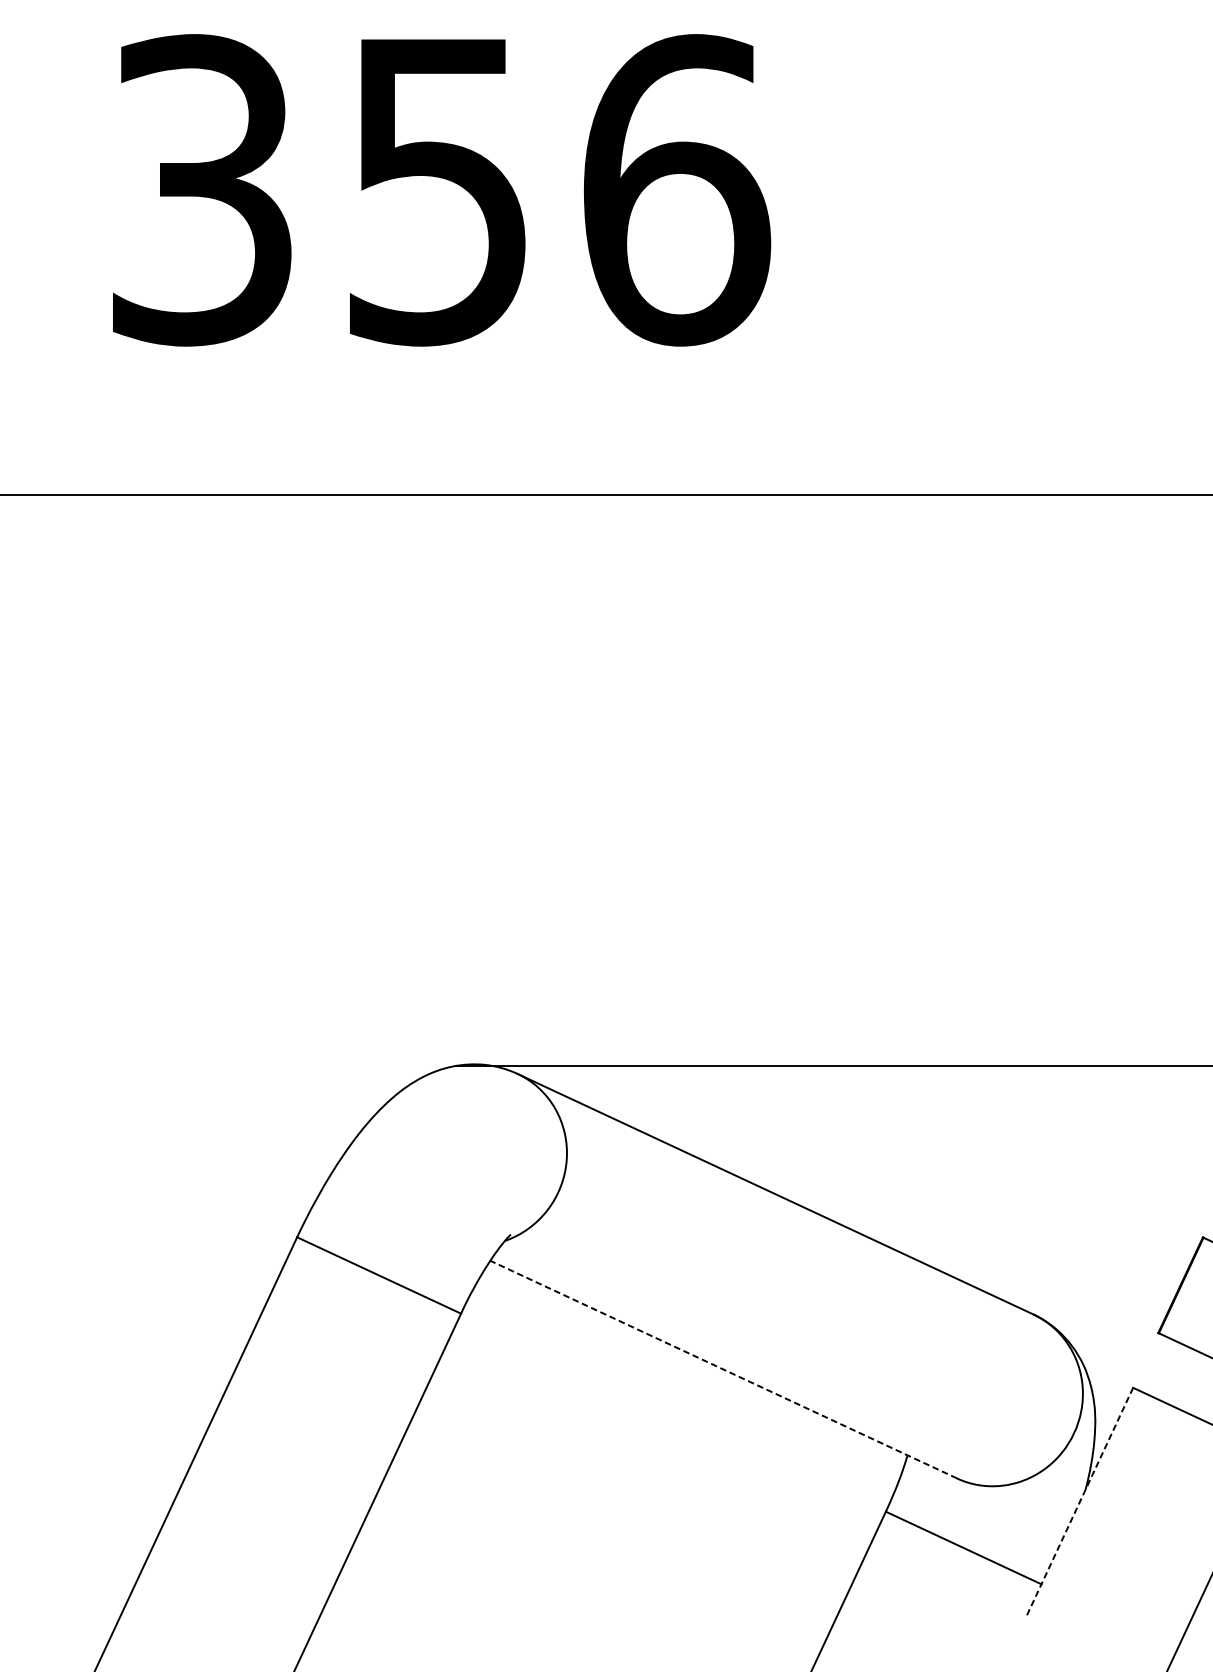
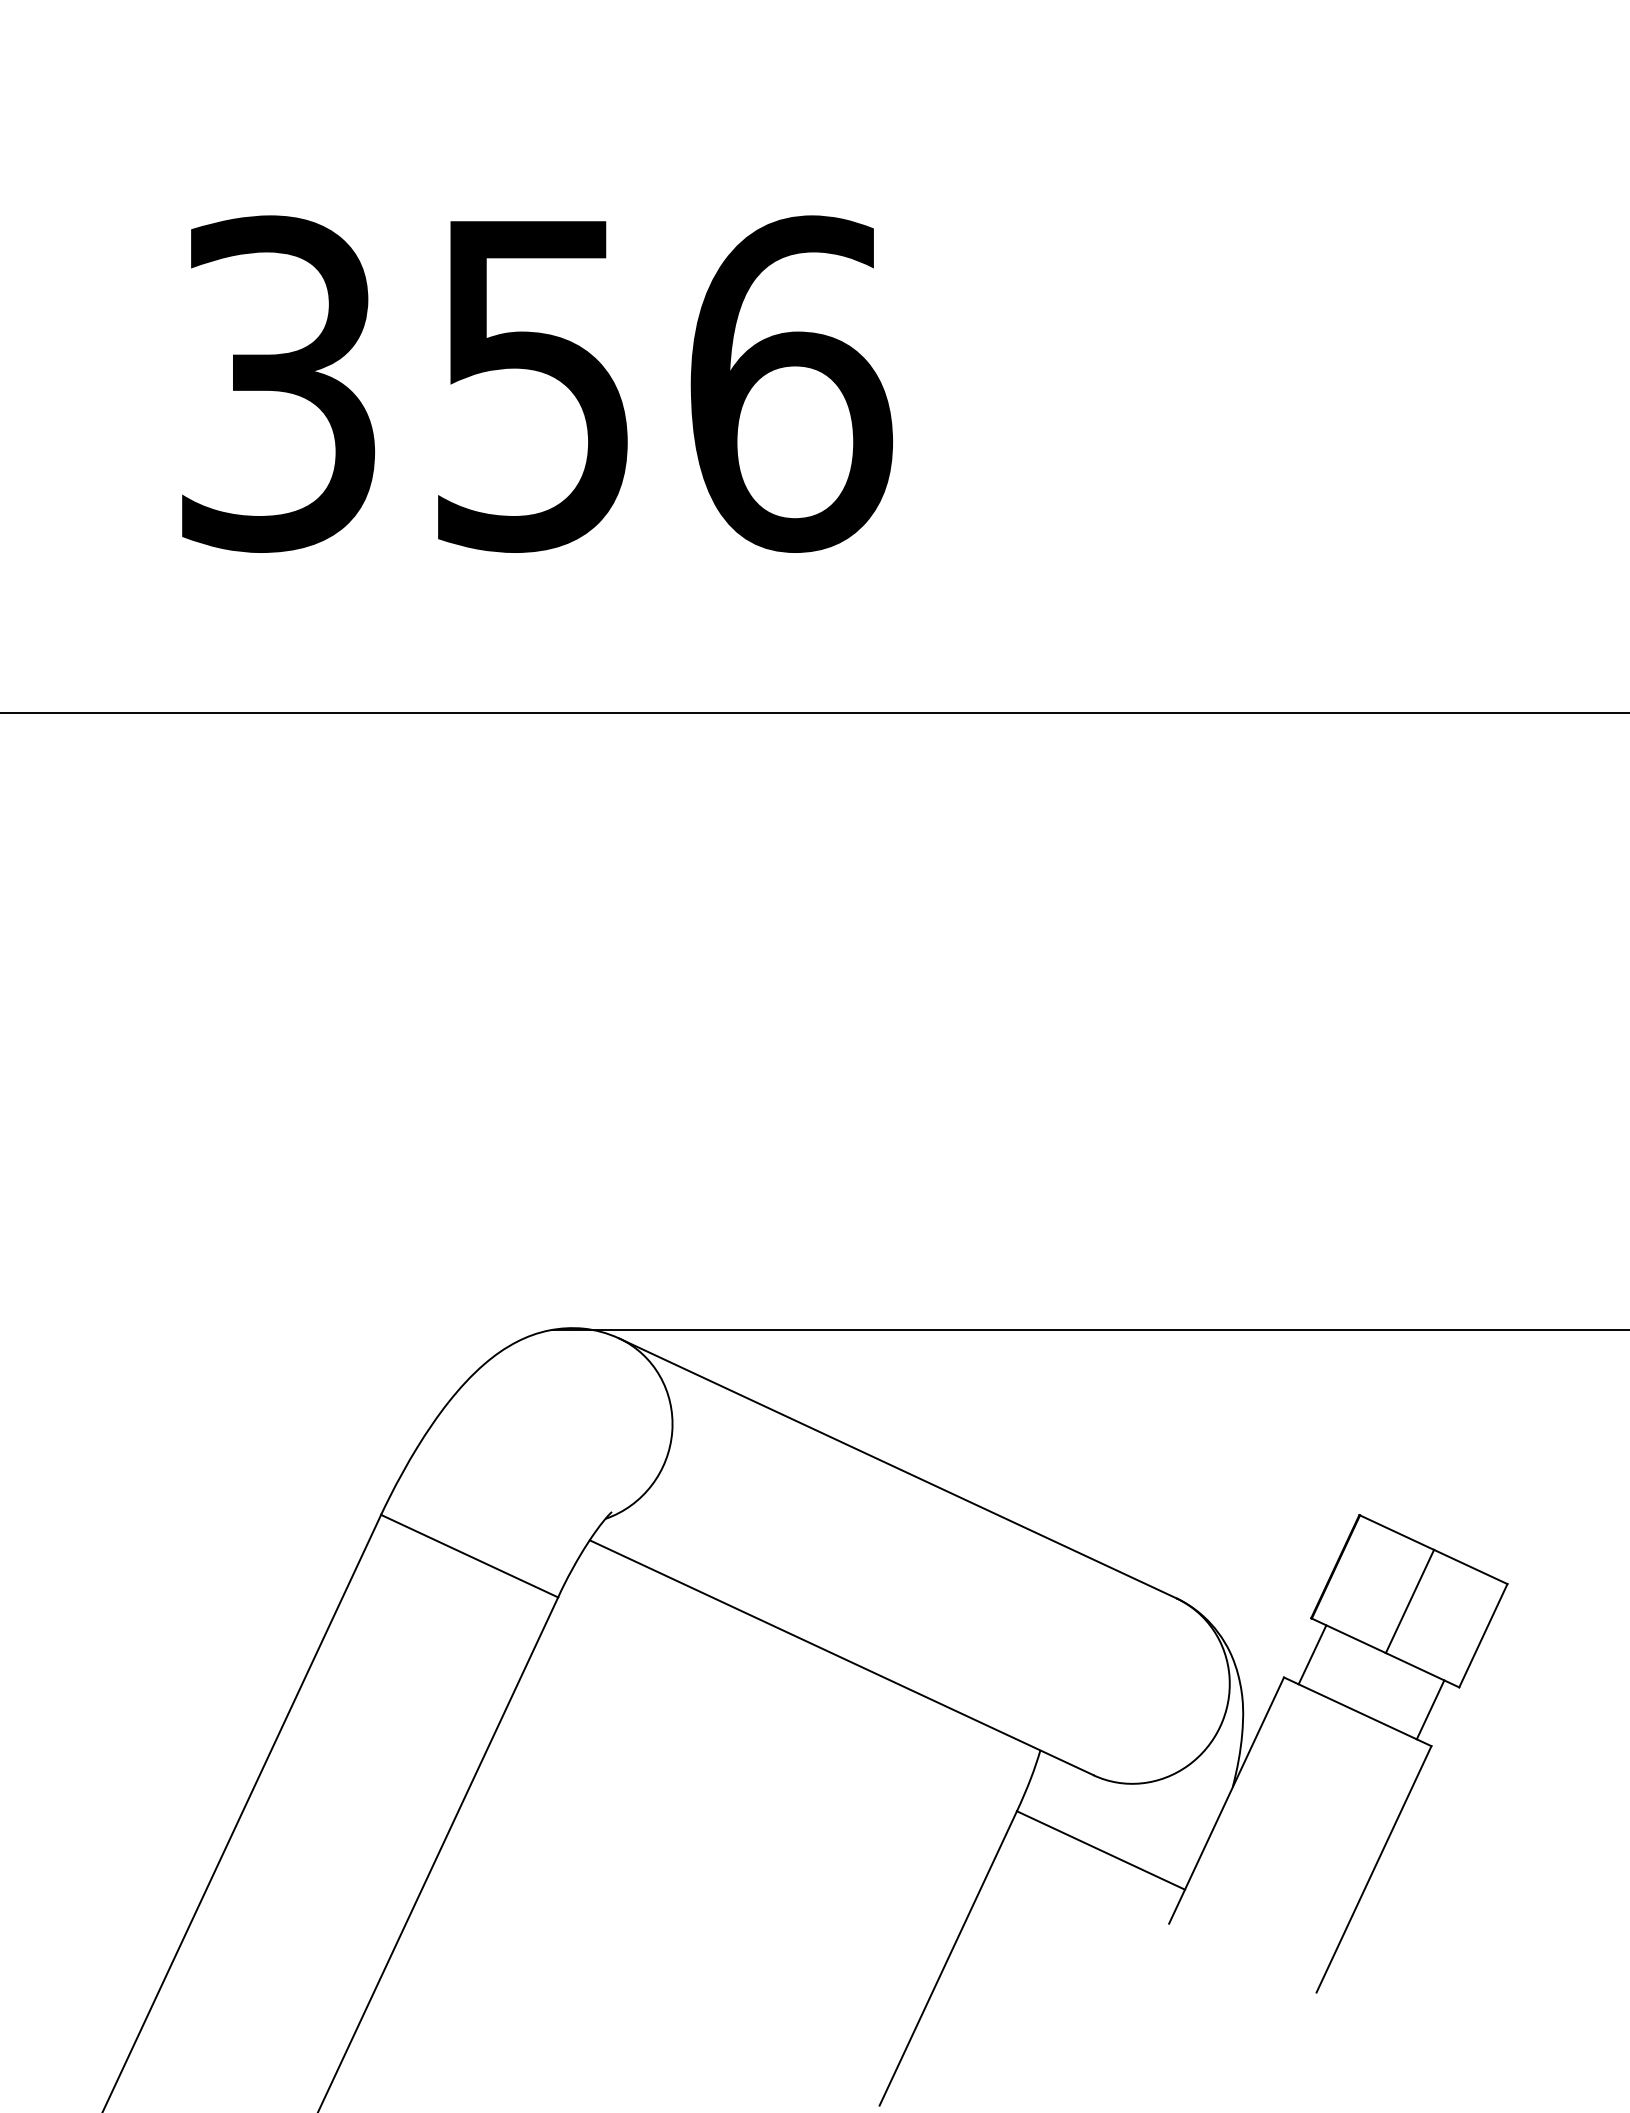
line: (1159, 1366) -> (1312, 1654), added
line: (723, 1369) -> (841, 1657), dashed -> solid
line: (1079, 1501) -> (1226, 1800), dashed -> solid

